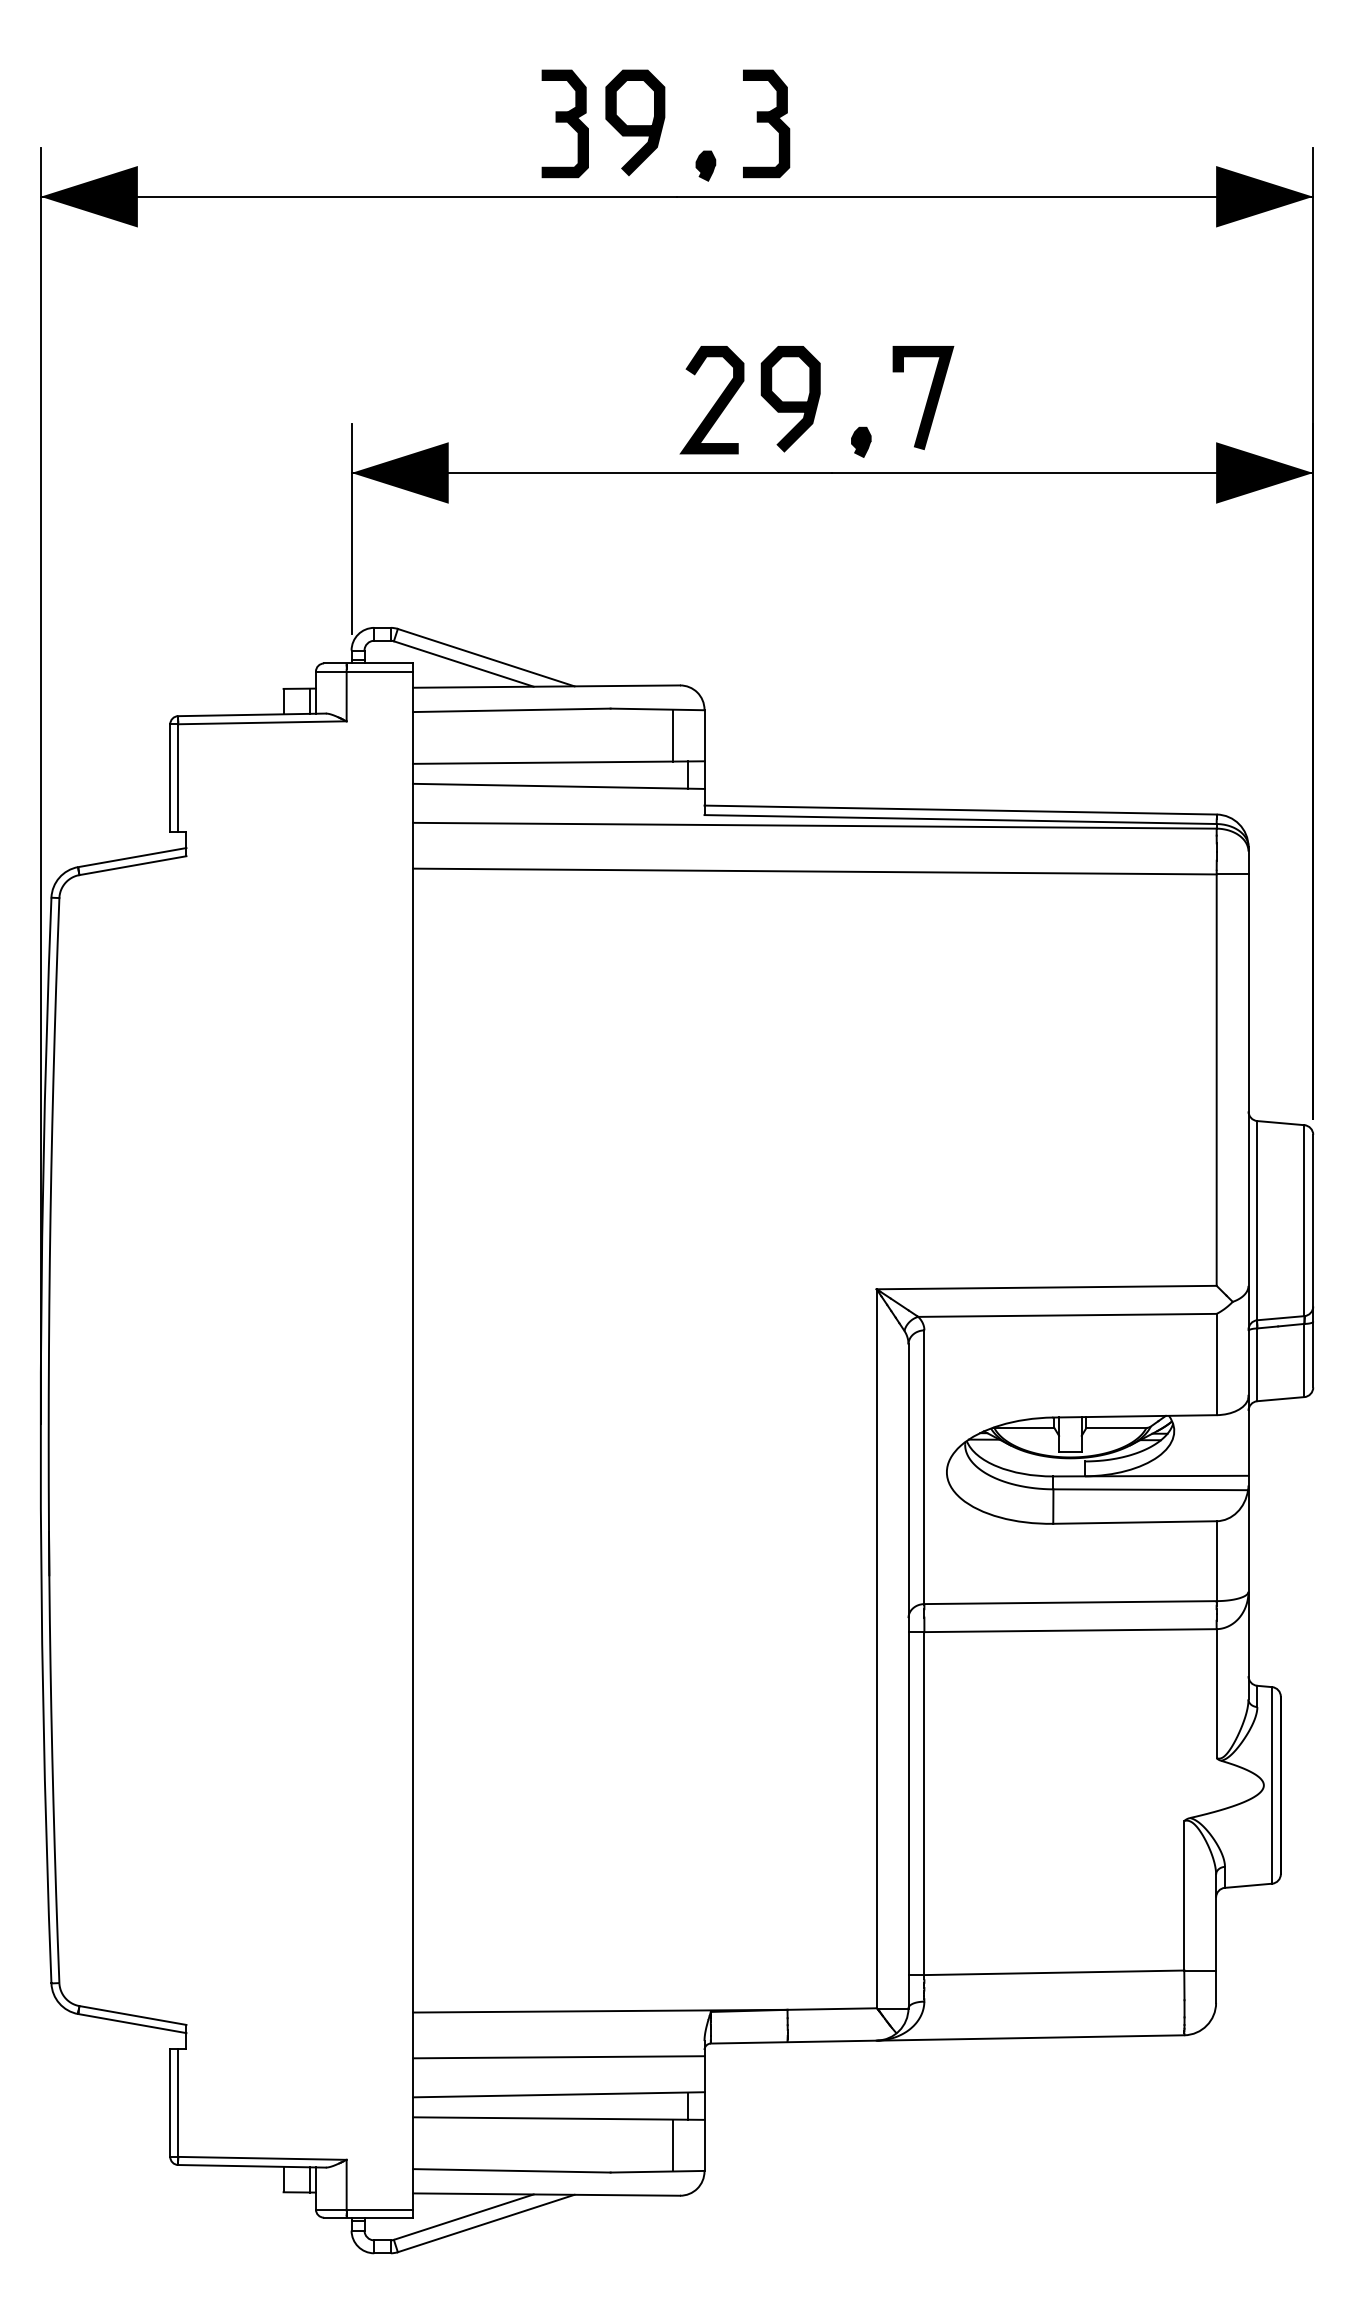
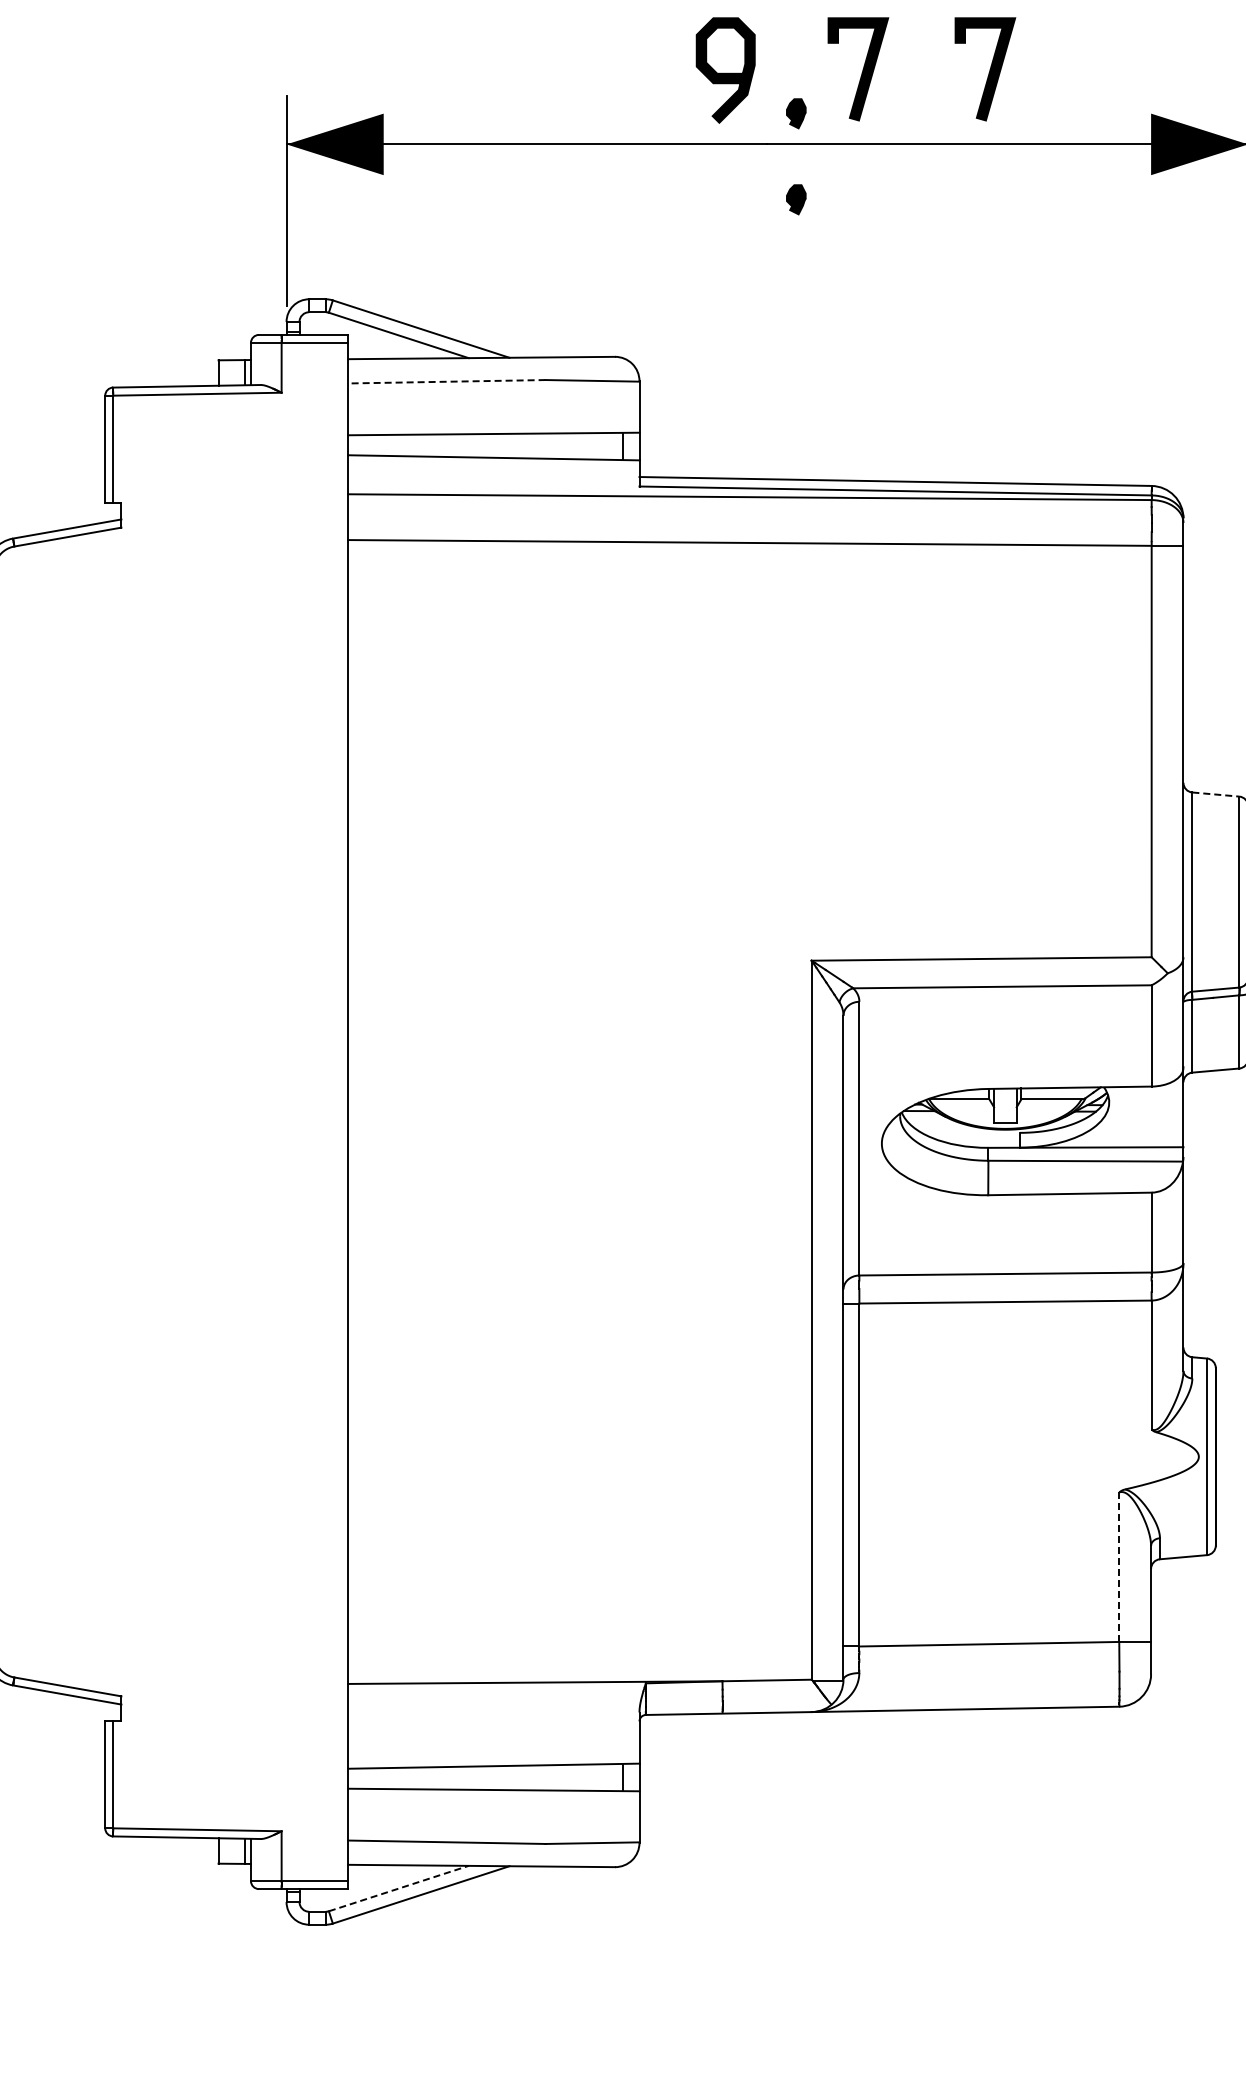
line: (1054, 398) -> (989, 69), added
curve: (714, 403) -> (649, 74), removed
part: (861, 527) -> (796, 198), added
line: (511, 710) -> (446, 381), solid -> dashed
line: (672, 735) -> (607, 406), removed
line: (1280, 1123) -> (1215, 794), solid -> dashed
line: (1184, 1895) -> (1119, 1566), solid -> dashed
line: (558, 2057) -> (493, 1728), removed
line: (672, 2145) -> (607, 1816), removed
line: (464, 2217) -> (399, 1888), solid -> dashed

